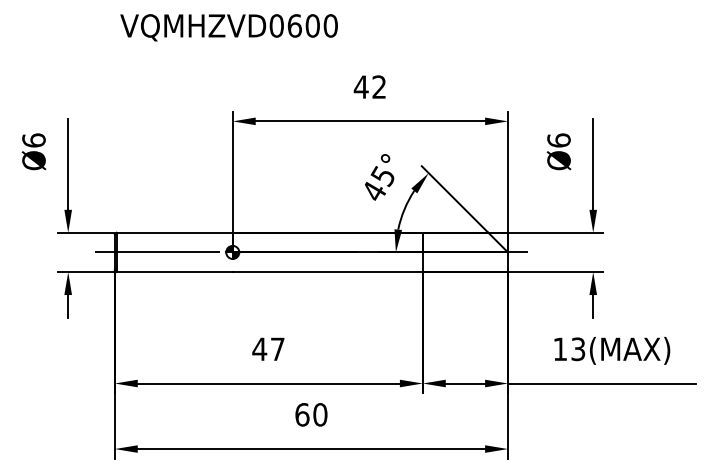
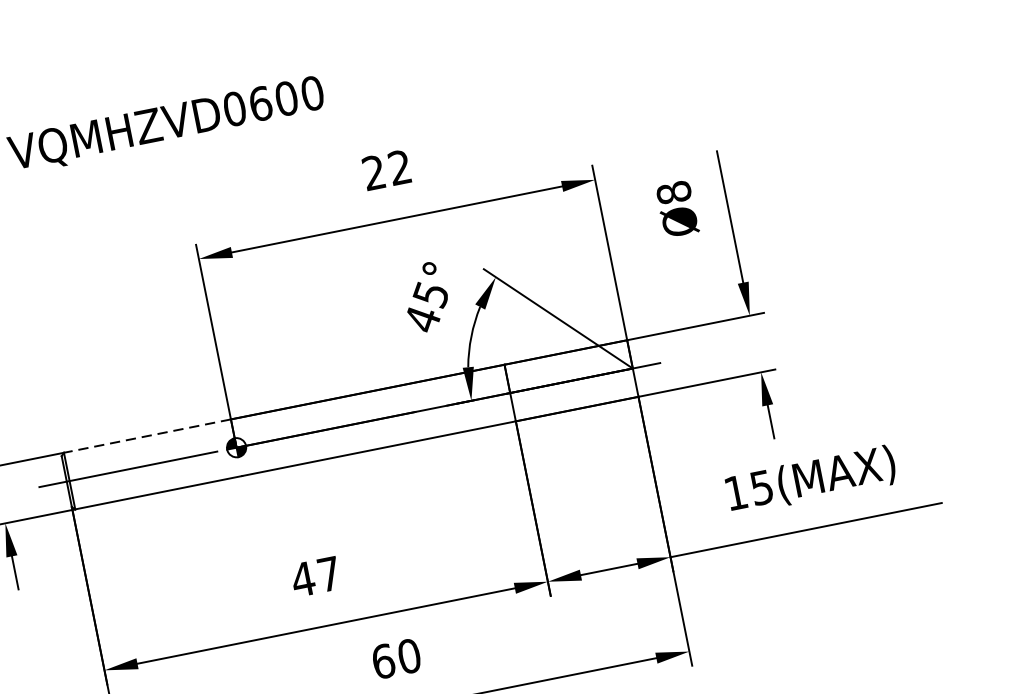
text: (360, 86) -> (372, 172), 42 -> 22
text: (558, 140) -> (673, 192), Ø6 -> Ø8
line: (174, 232) -> (146, 435), solid -> dashed
text: (578, 348) -> (761, 486), 13(MAX) -> 15(MAX)

